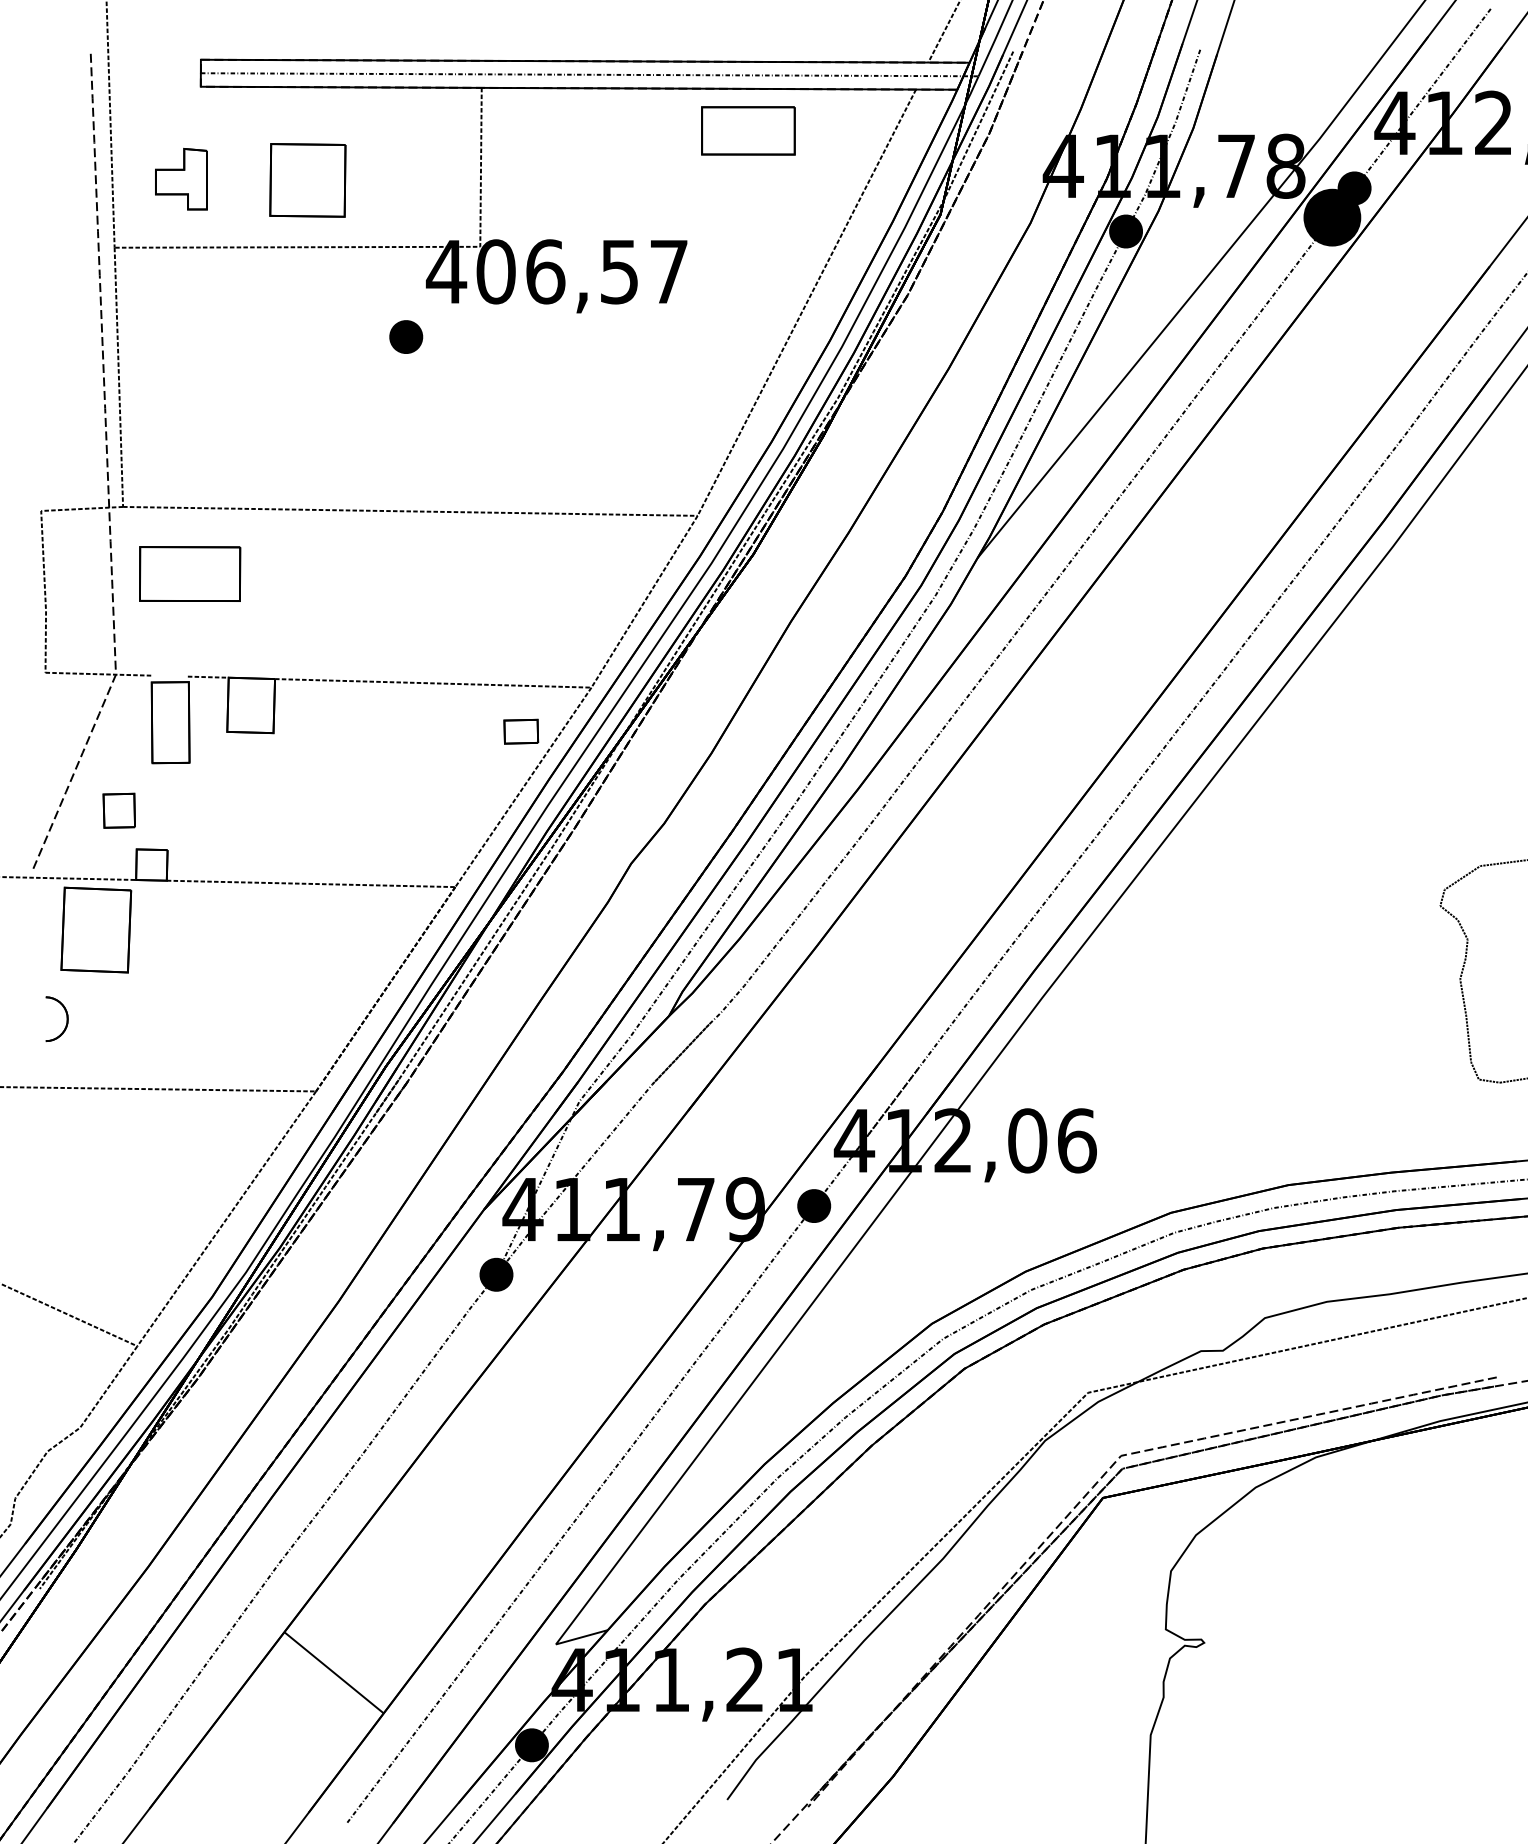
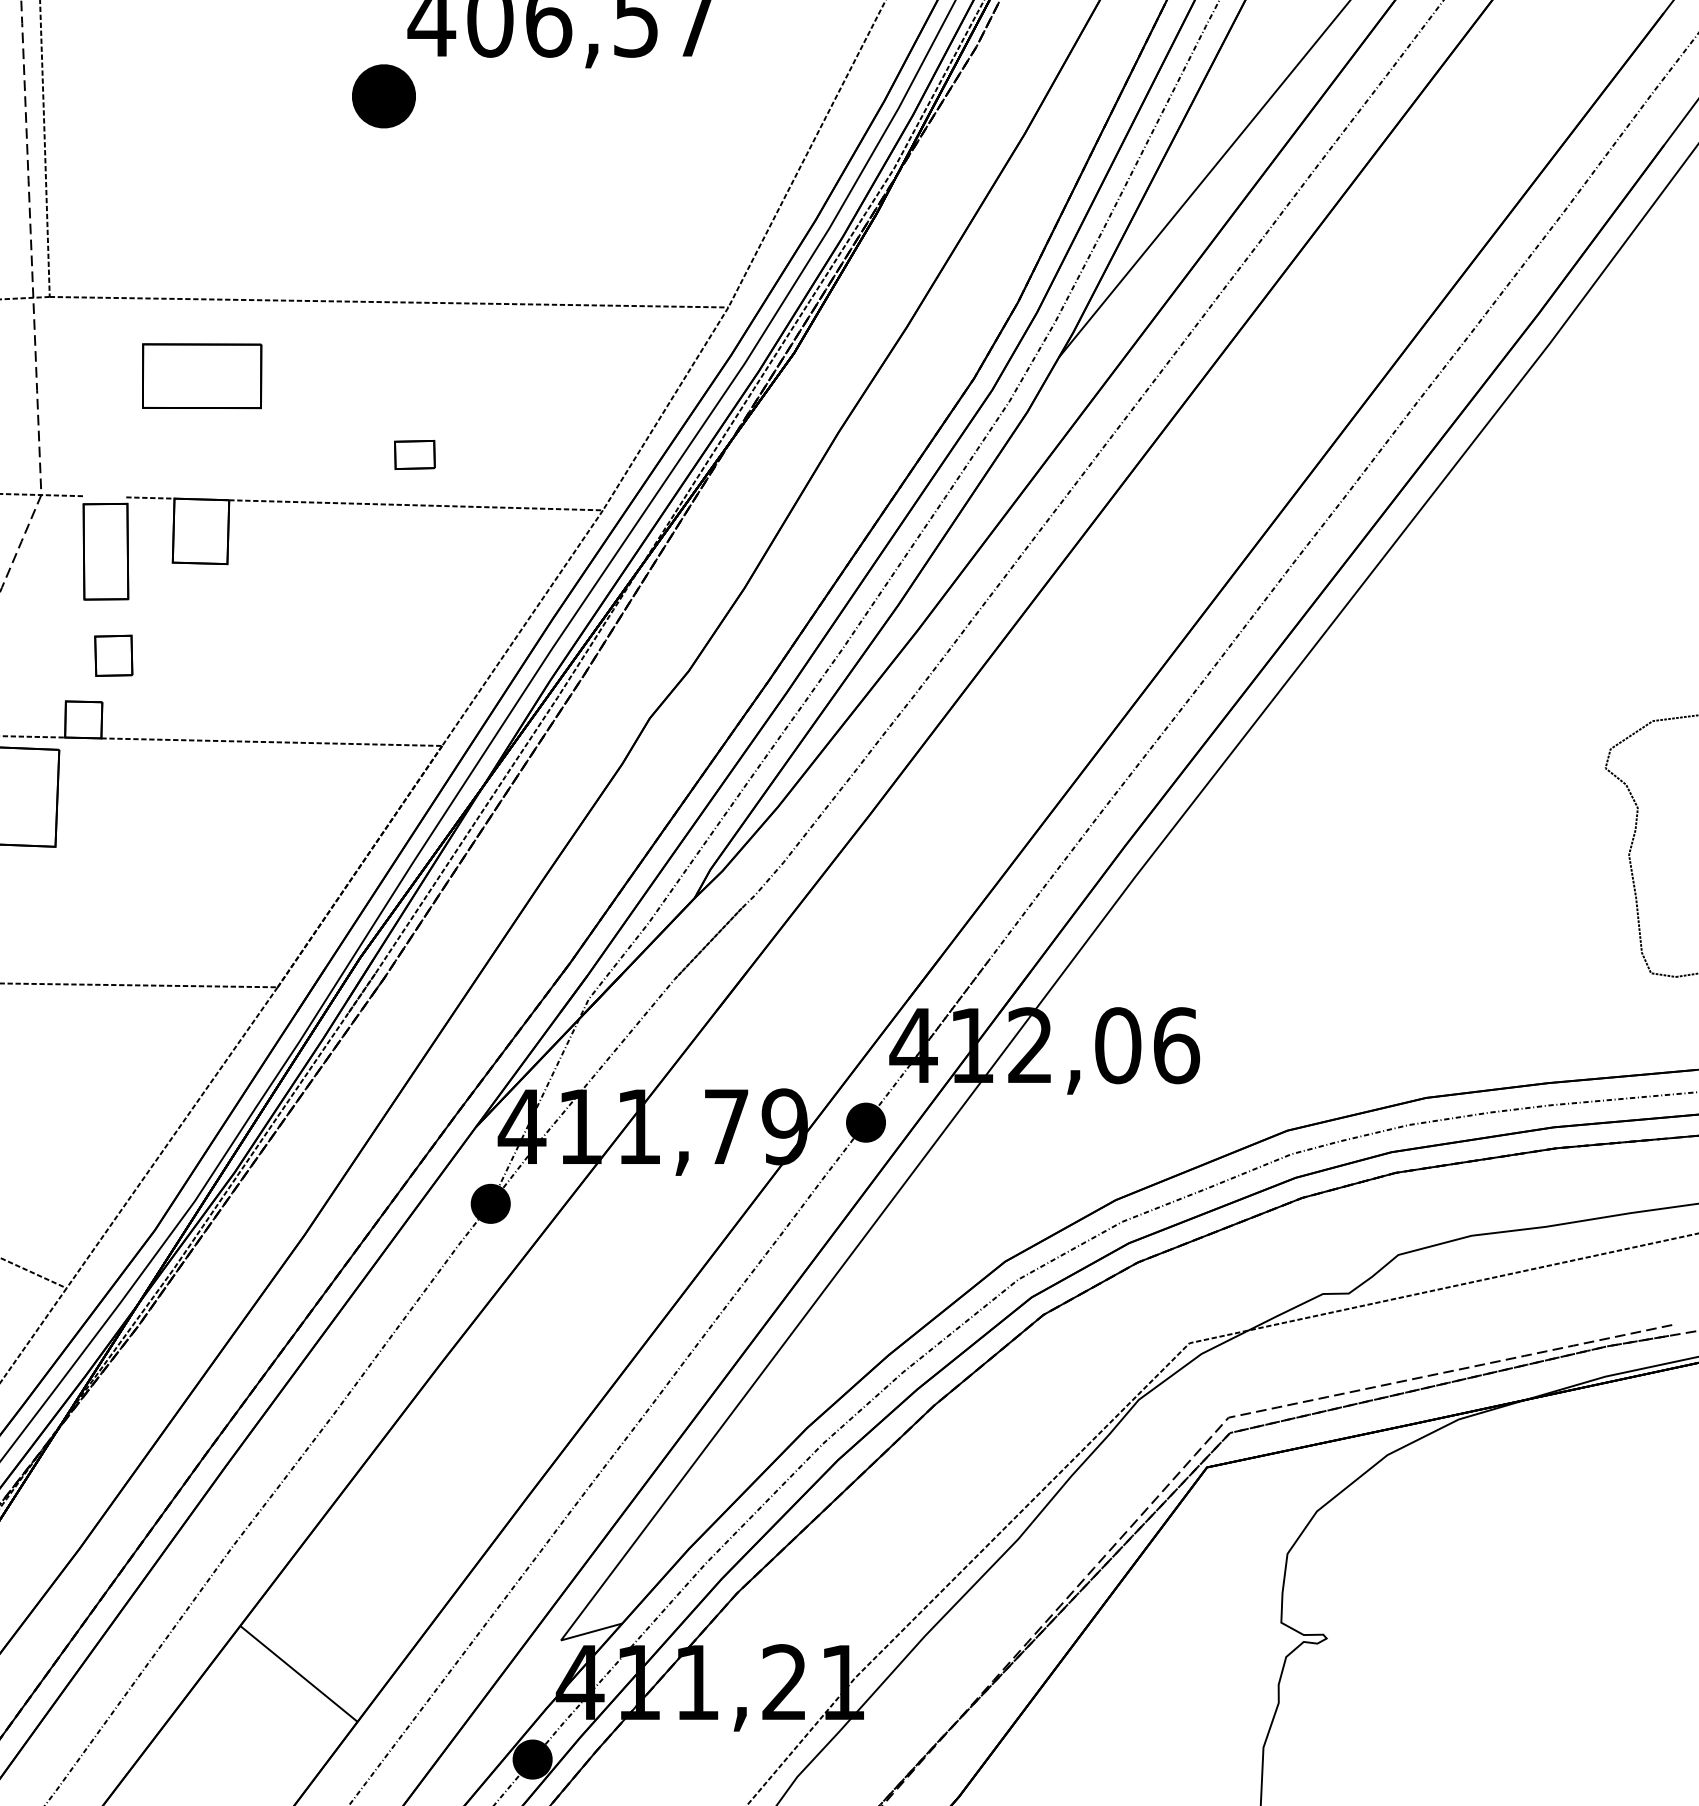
part: (406, 336) -> (384, 95), size x1.6
part: (190, 573) -> (202, 375), moved
part: (521, 731) -> (415, 454), moved
part: (118, 810) -> (112, 655), moved

